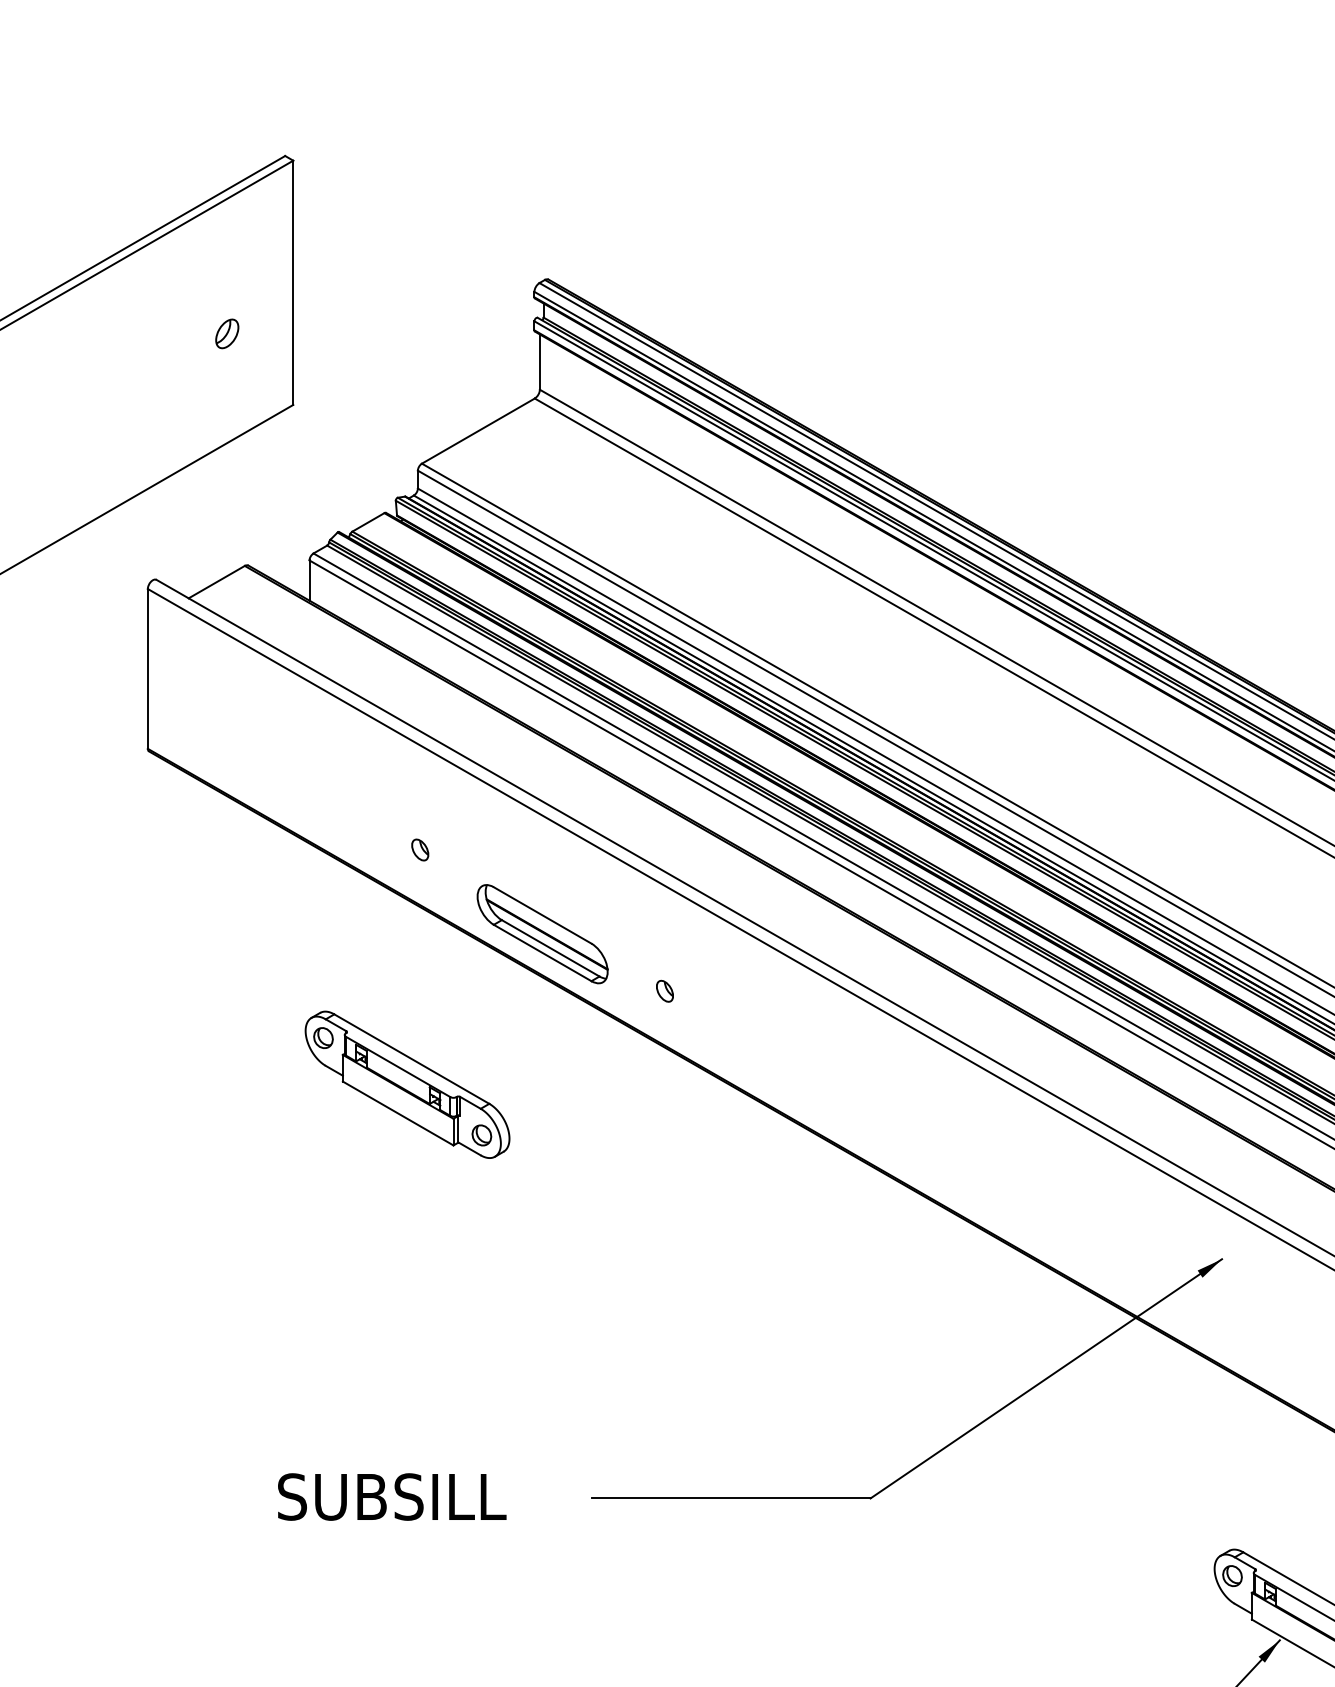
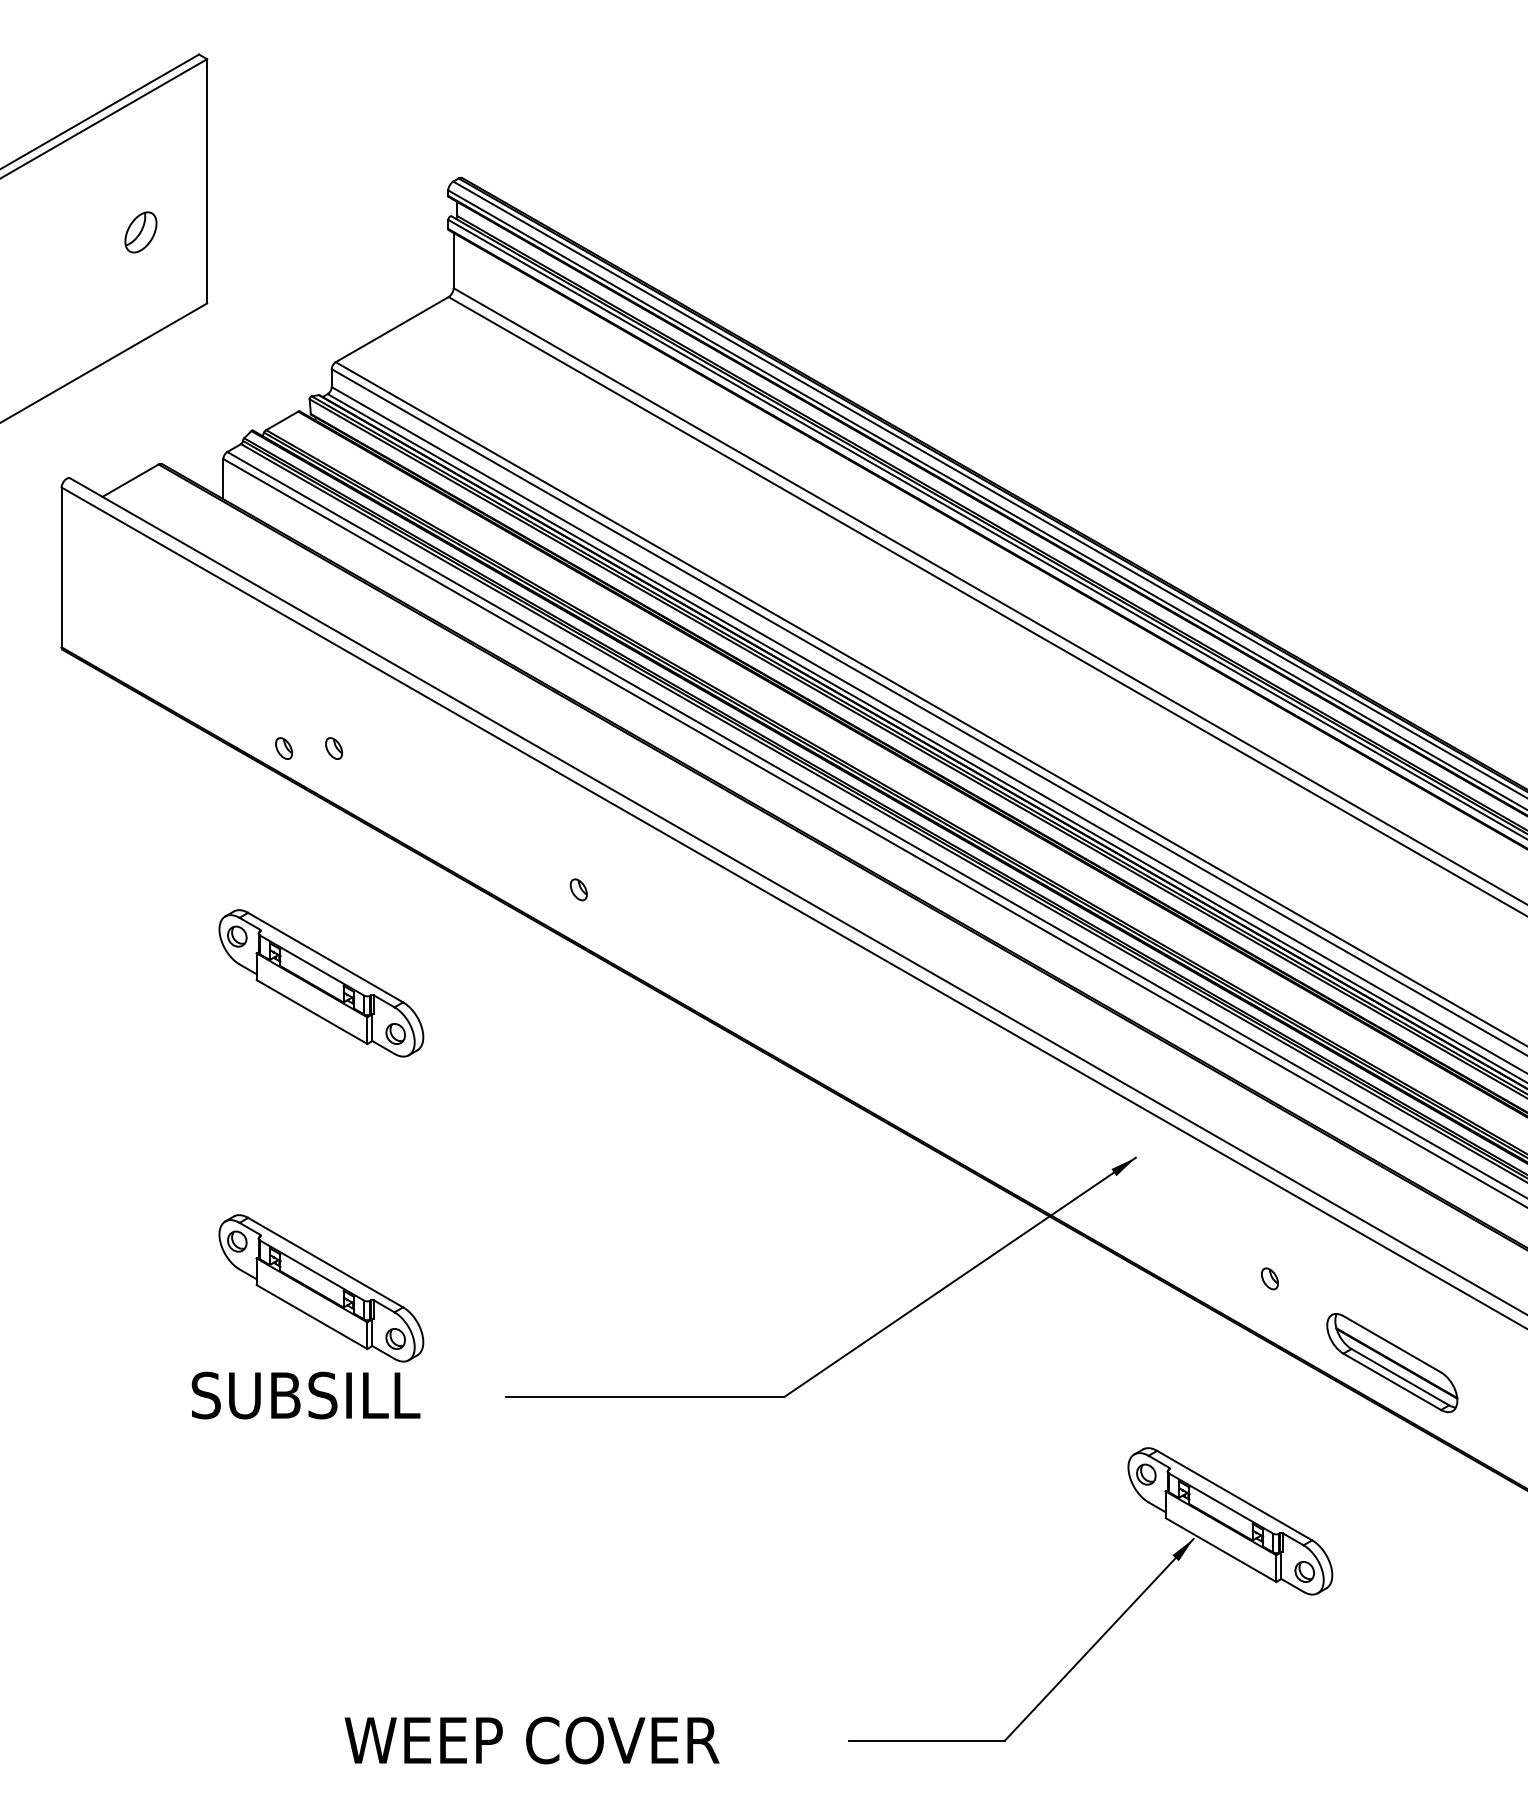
part: (227, 333) -> (141, 232), size x1.4
part: (369, 849) -> (283, 748), added
part: (542, 933) -> (456, 832), removed
part: (407, 1389) -> (321, 1288), added

